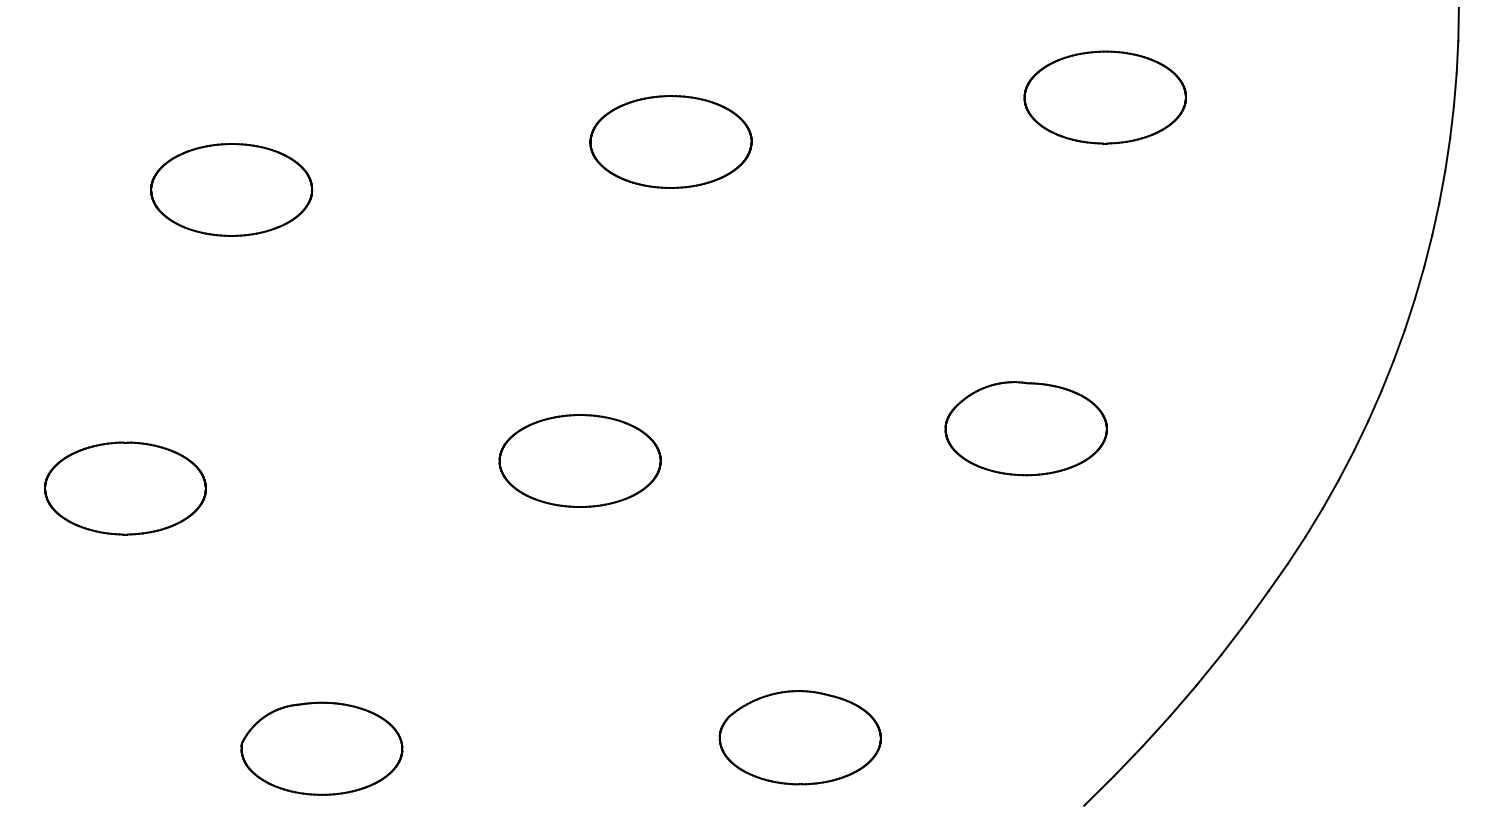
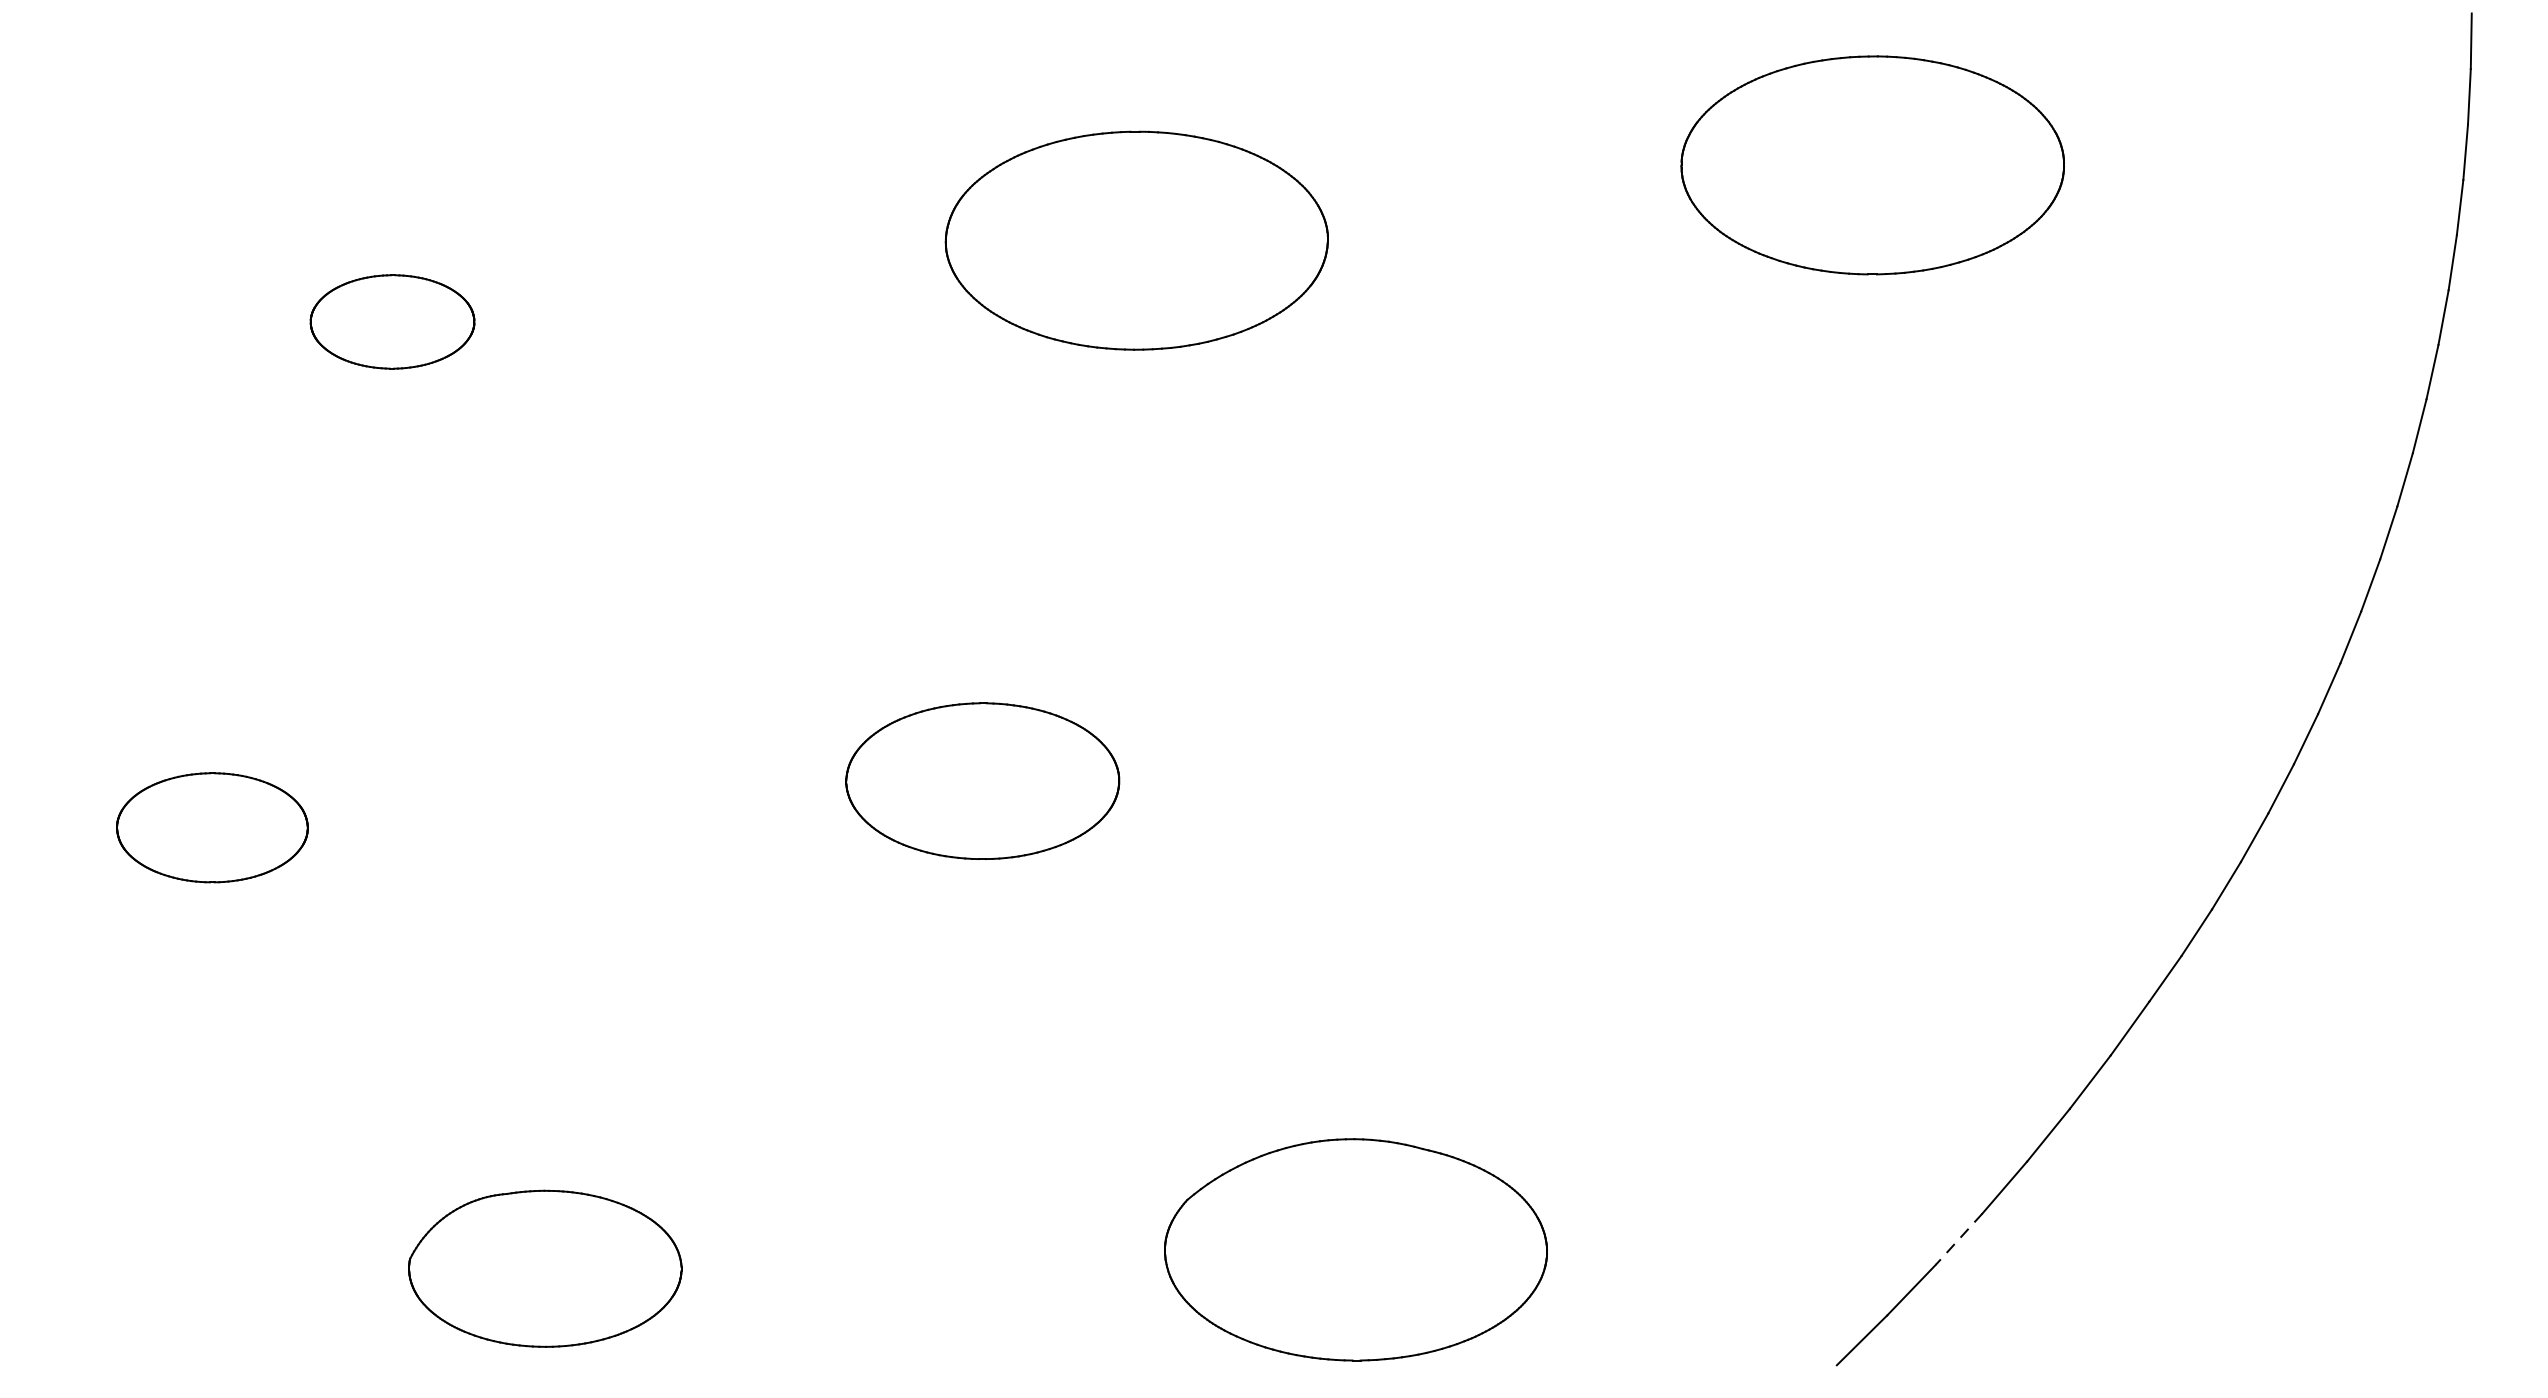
part: (1104, 97) -> (1871, 165), size x1.4
part: (670, 141) -> (1135, 239), size x1.4
part: (231, 189) -> (392, 321), size x0.6
part: (1025, 428) -> (1737, 726), removed
part: (125, 488) -> (212, 827), size x0.7
line: (1156, 731) -> (1959, 1239), solid -> dashed
part: (799, 737) -> (1354, 1249), size x1.4

